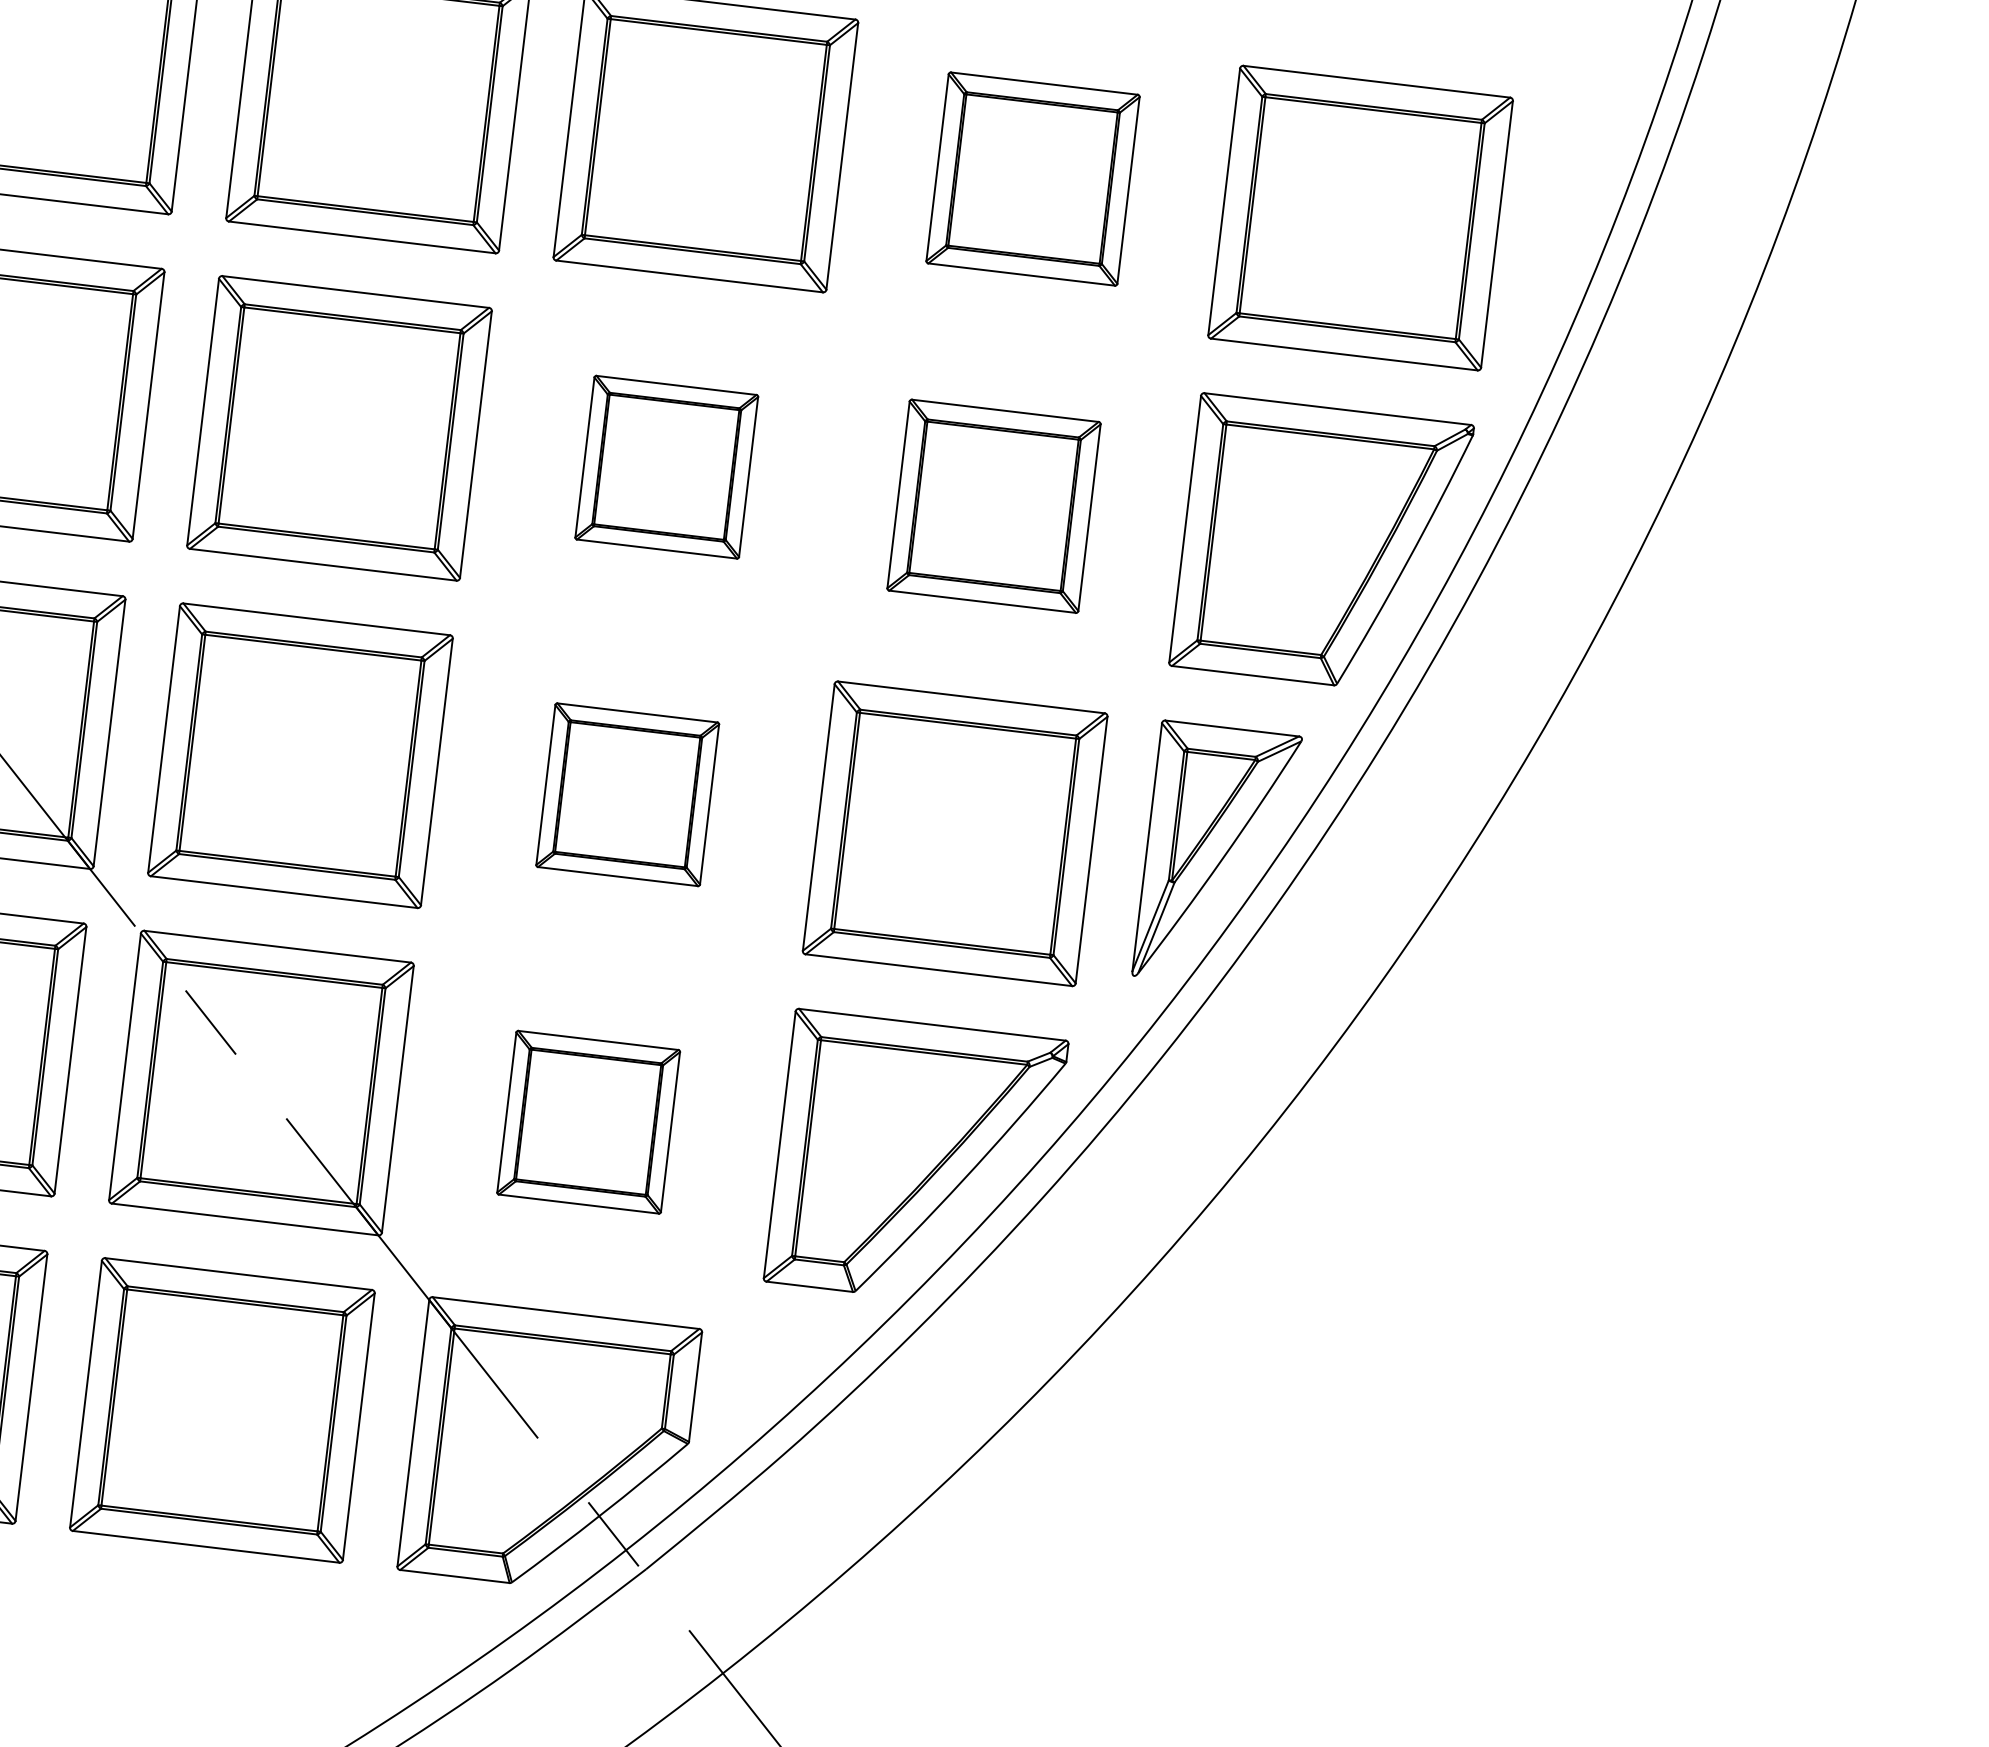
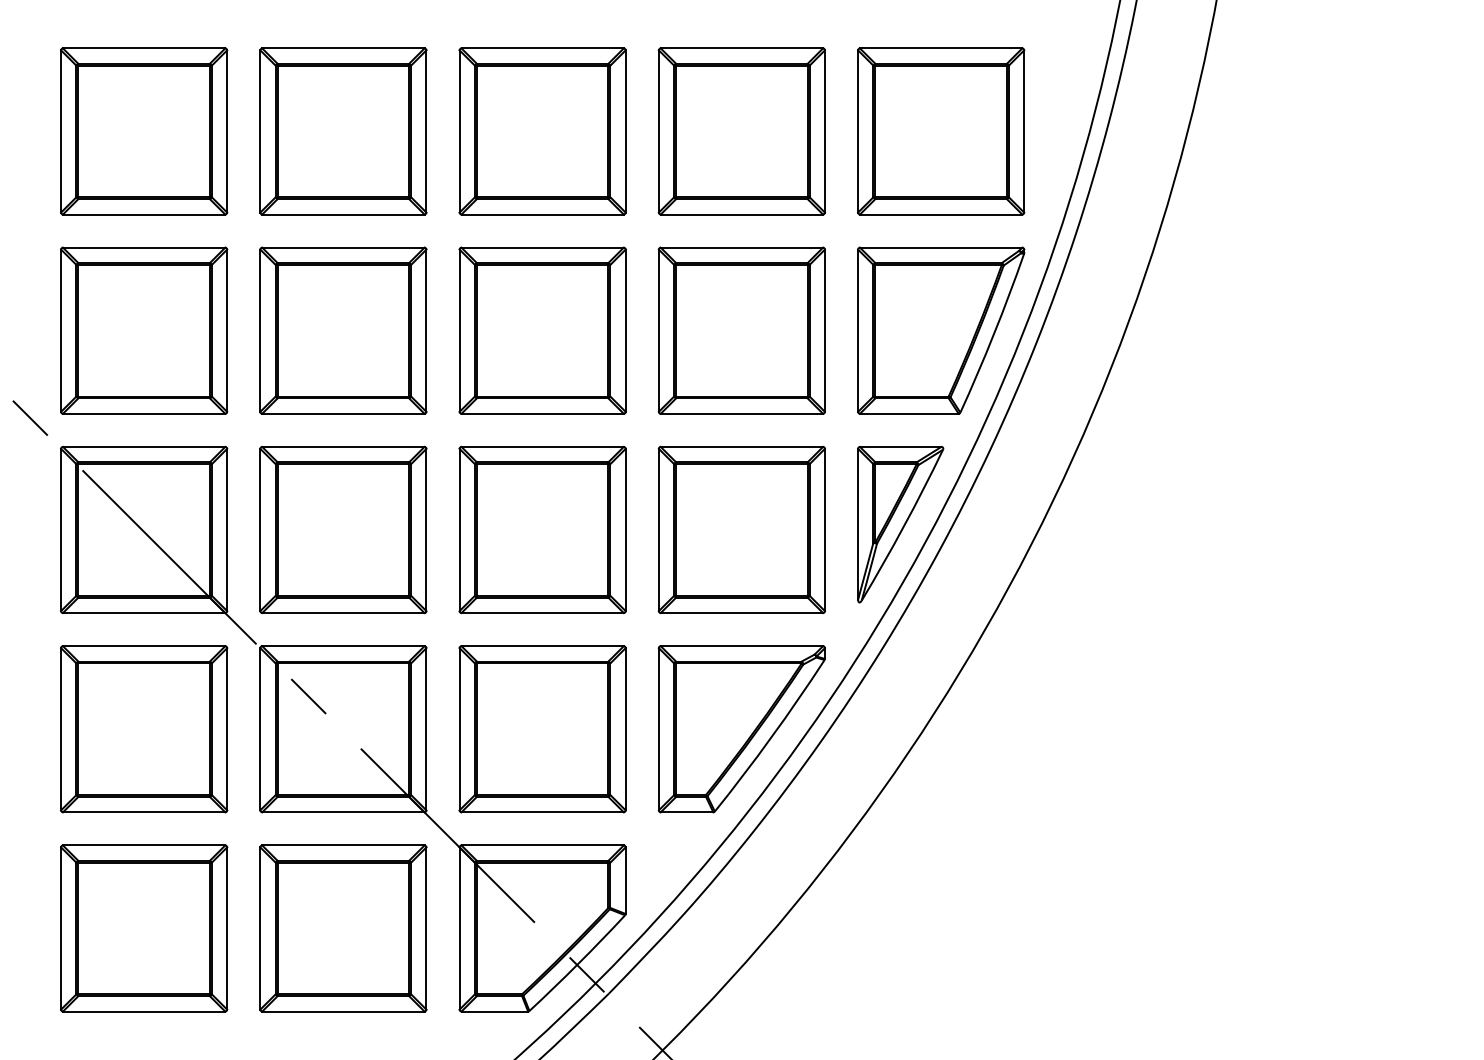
part: (1032, 179) -> (741, 131), size x1.43
part: (666, 467) -> (542, 330), size x1.67
part: (993, 505) -> (741, 330), size x1.43
part: (627, 793) -> (542, 529), size x1.67
part: (588, 1122) -> (542, 729), size x1.67

